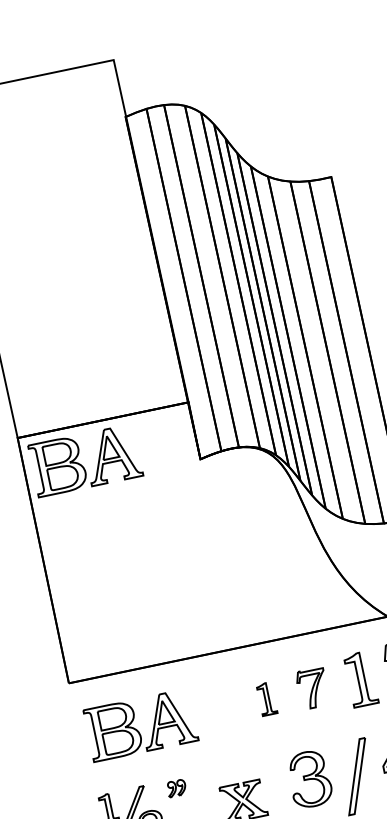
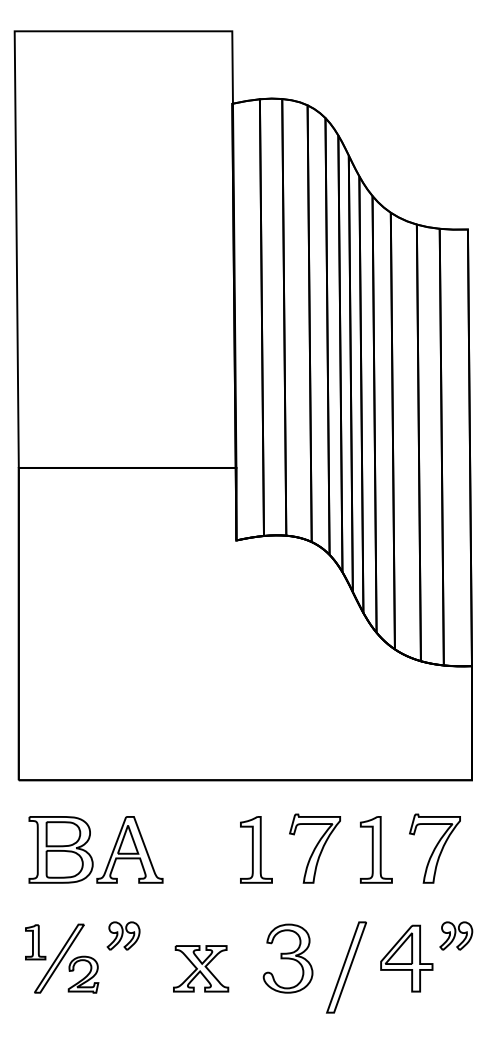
part: (82, 465) -> (90, 517), removed
part: (312, 688) -> (314, 848), size x1.43
part: (266, 698) -> (256, 849), size x1.67
part: (176, 788) -> (123, 935), size x1.43

